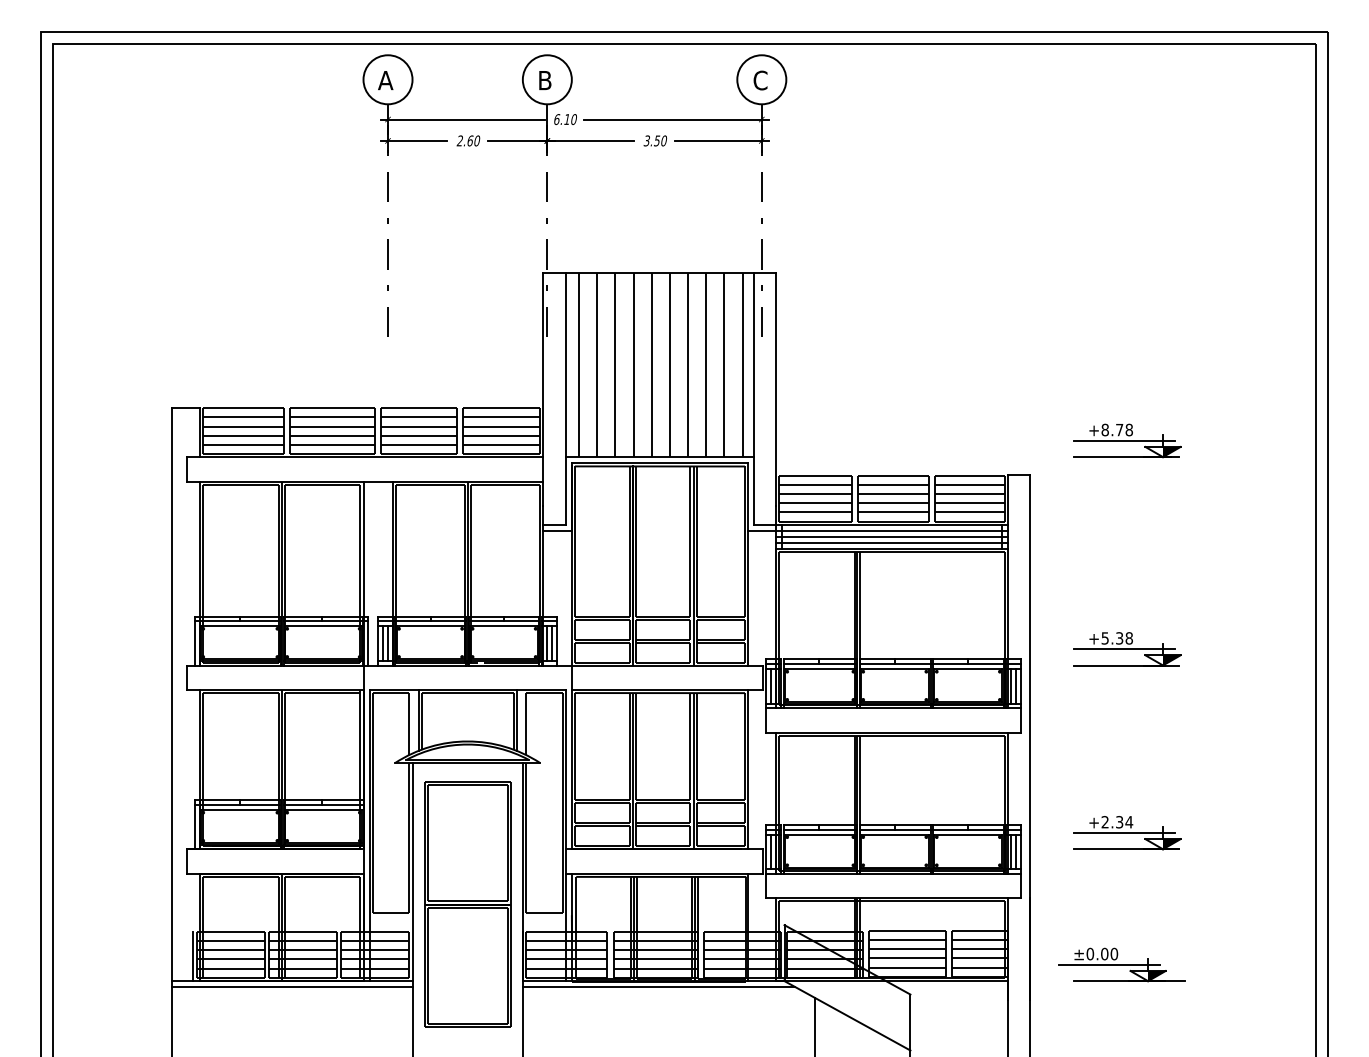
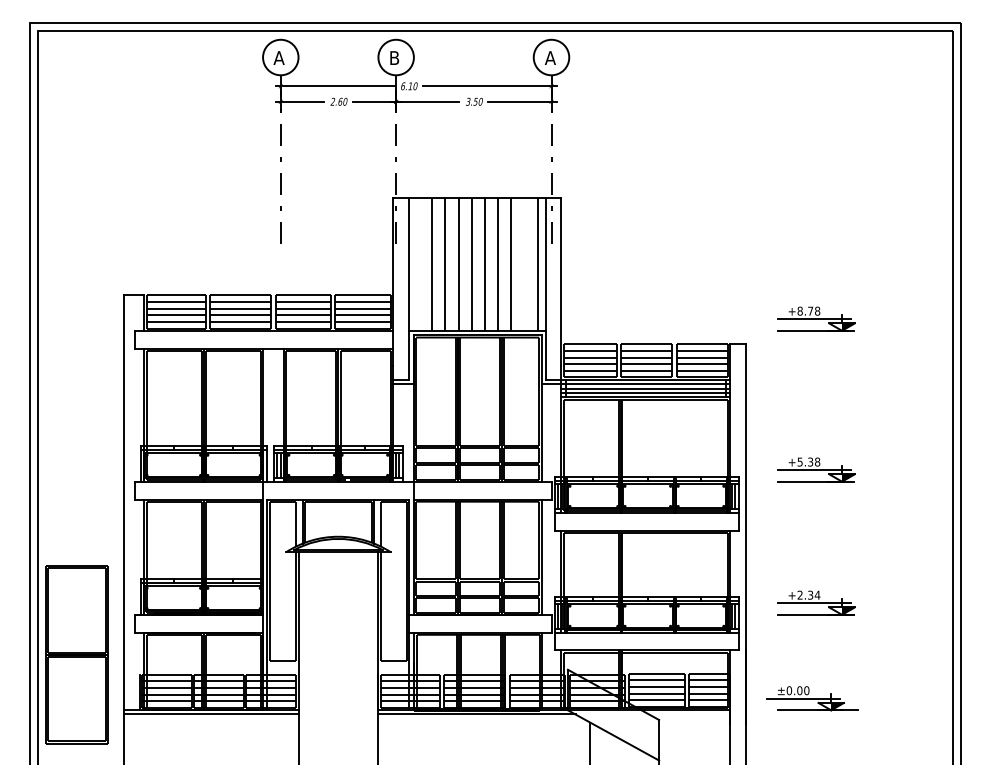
text: (759, 80) -> (549, 58), C -> A
line: (579, 365) -> (419, 264), removed
line: (724, 365) -> (524, 264), removed
part: (467, 904) -> (76, 654), moved

